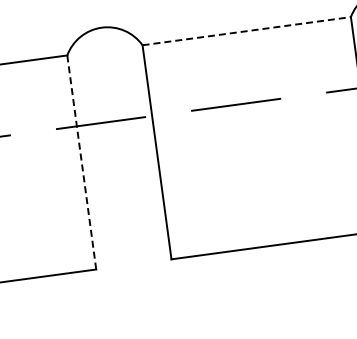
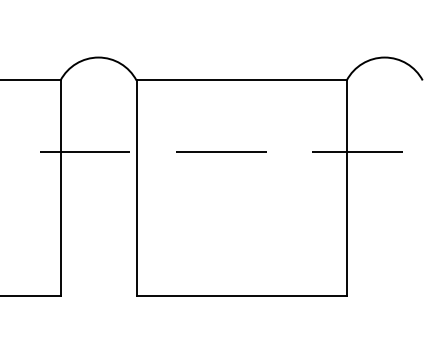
line: (247, 31) -> (242, 80), dashed -> solid
line: (81, 162) -> (60, 188), dashed -> solid

